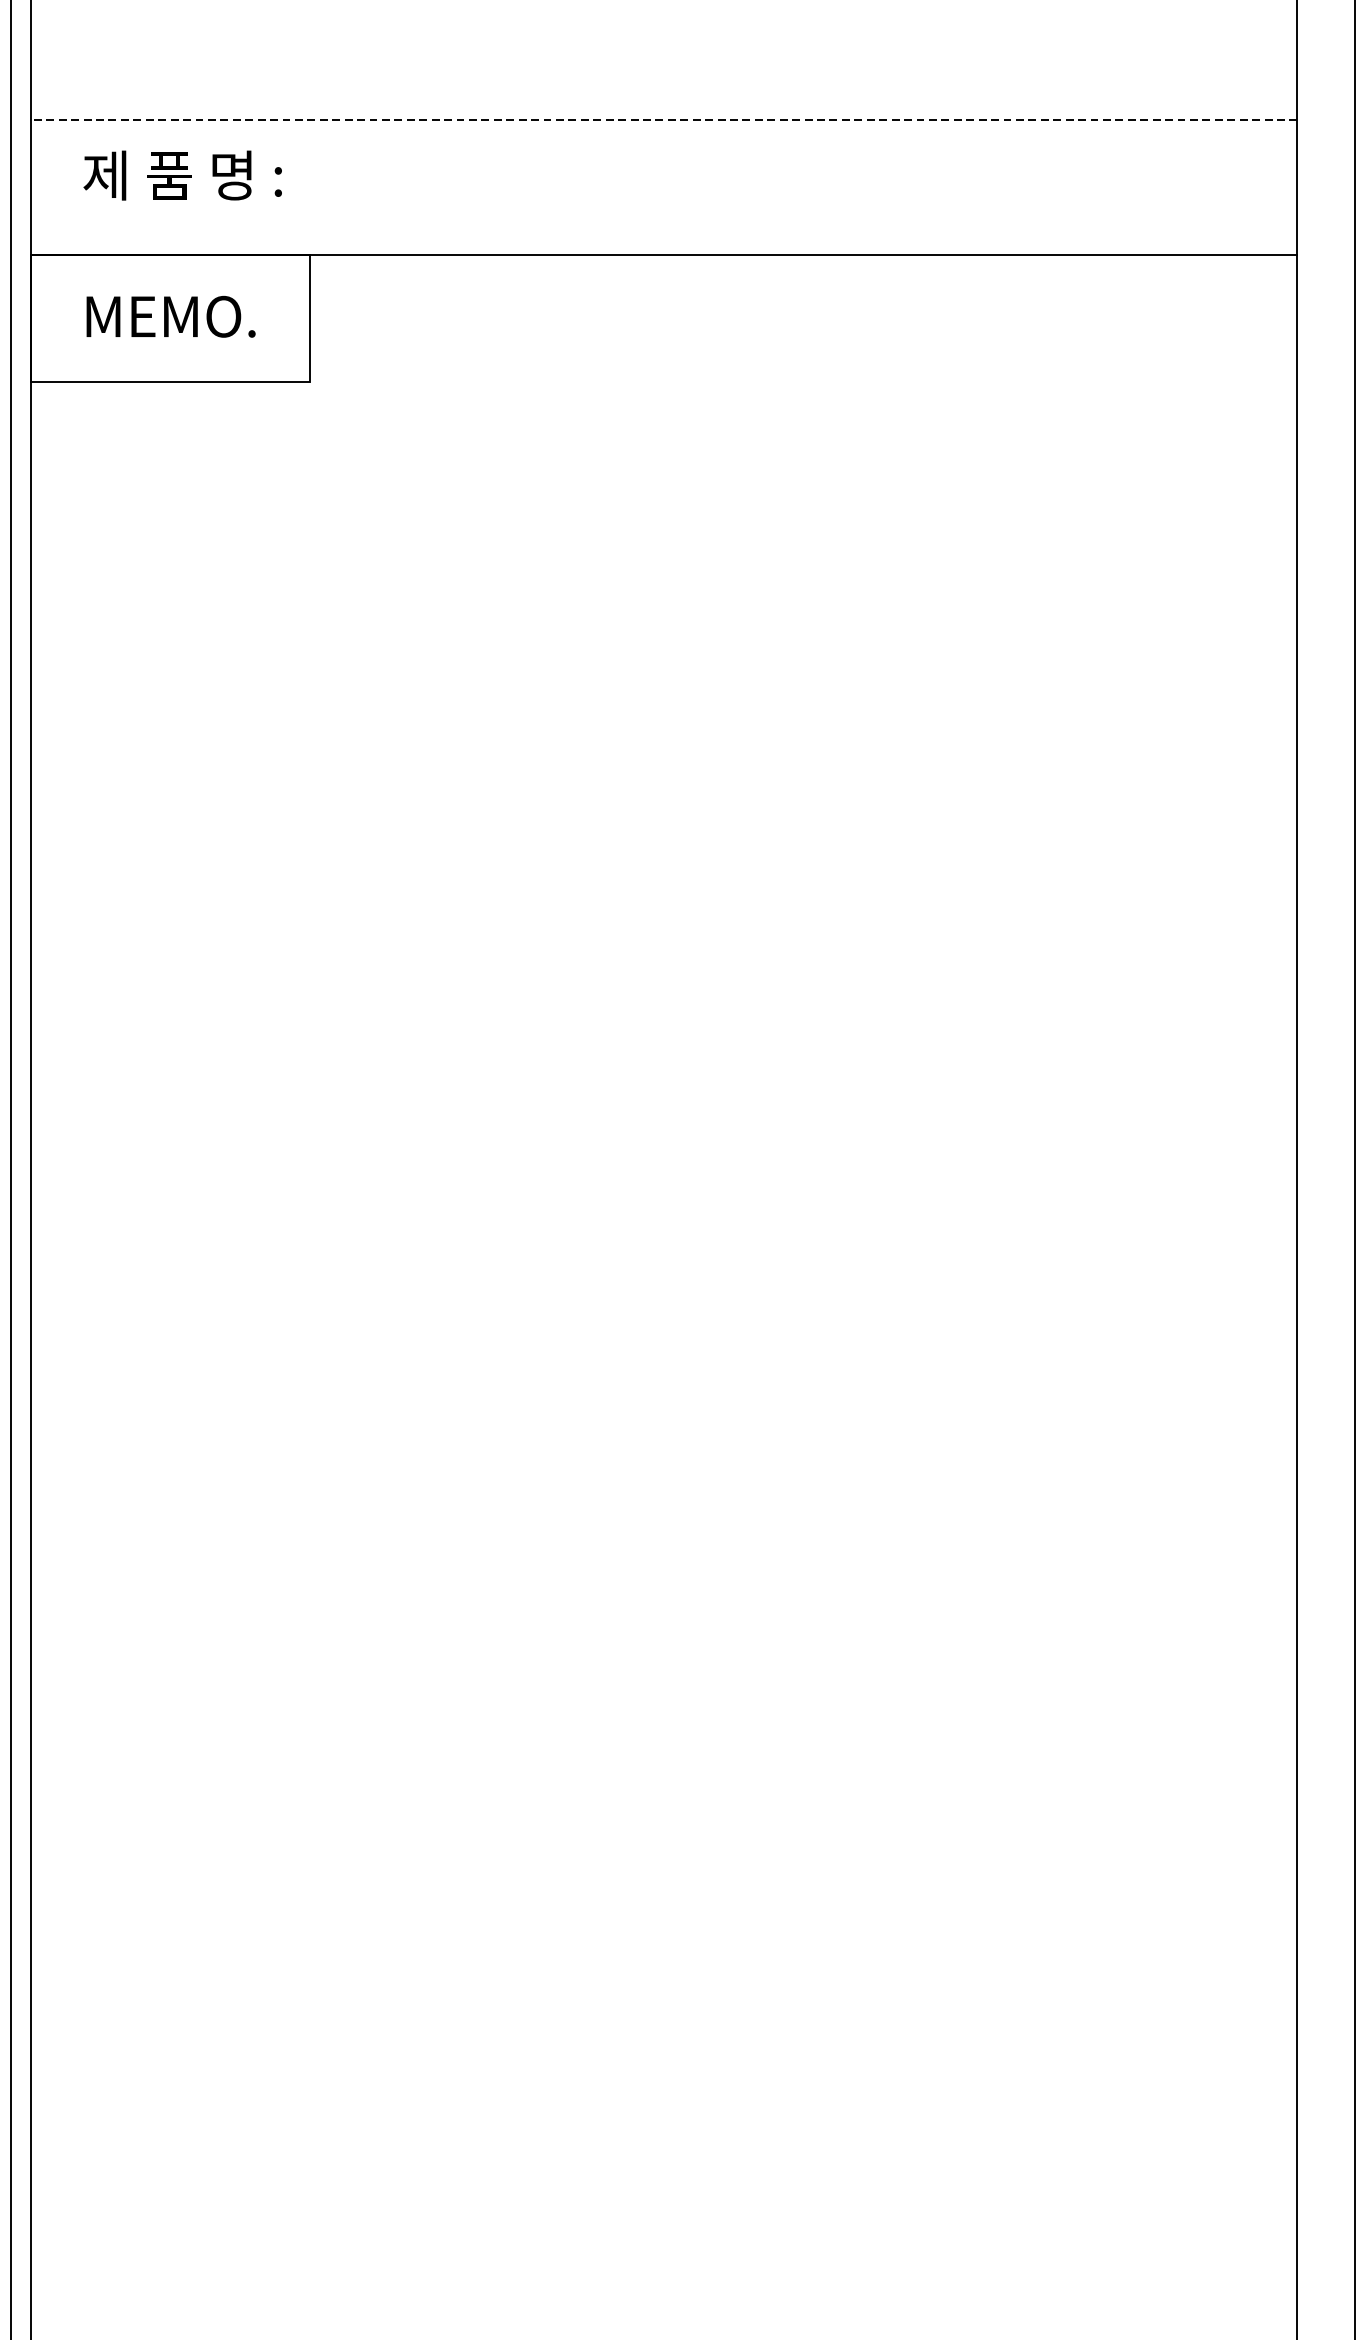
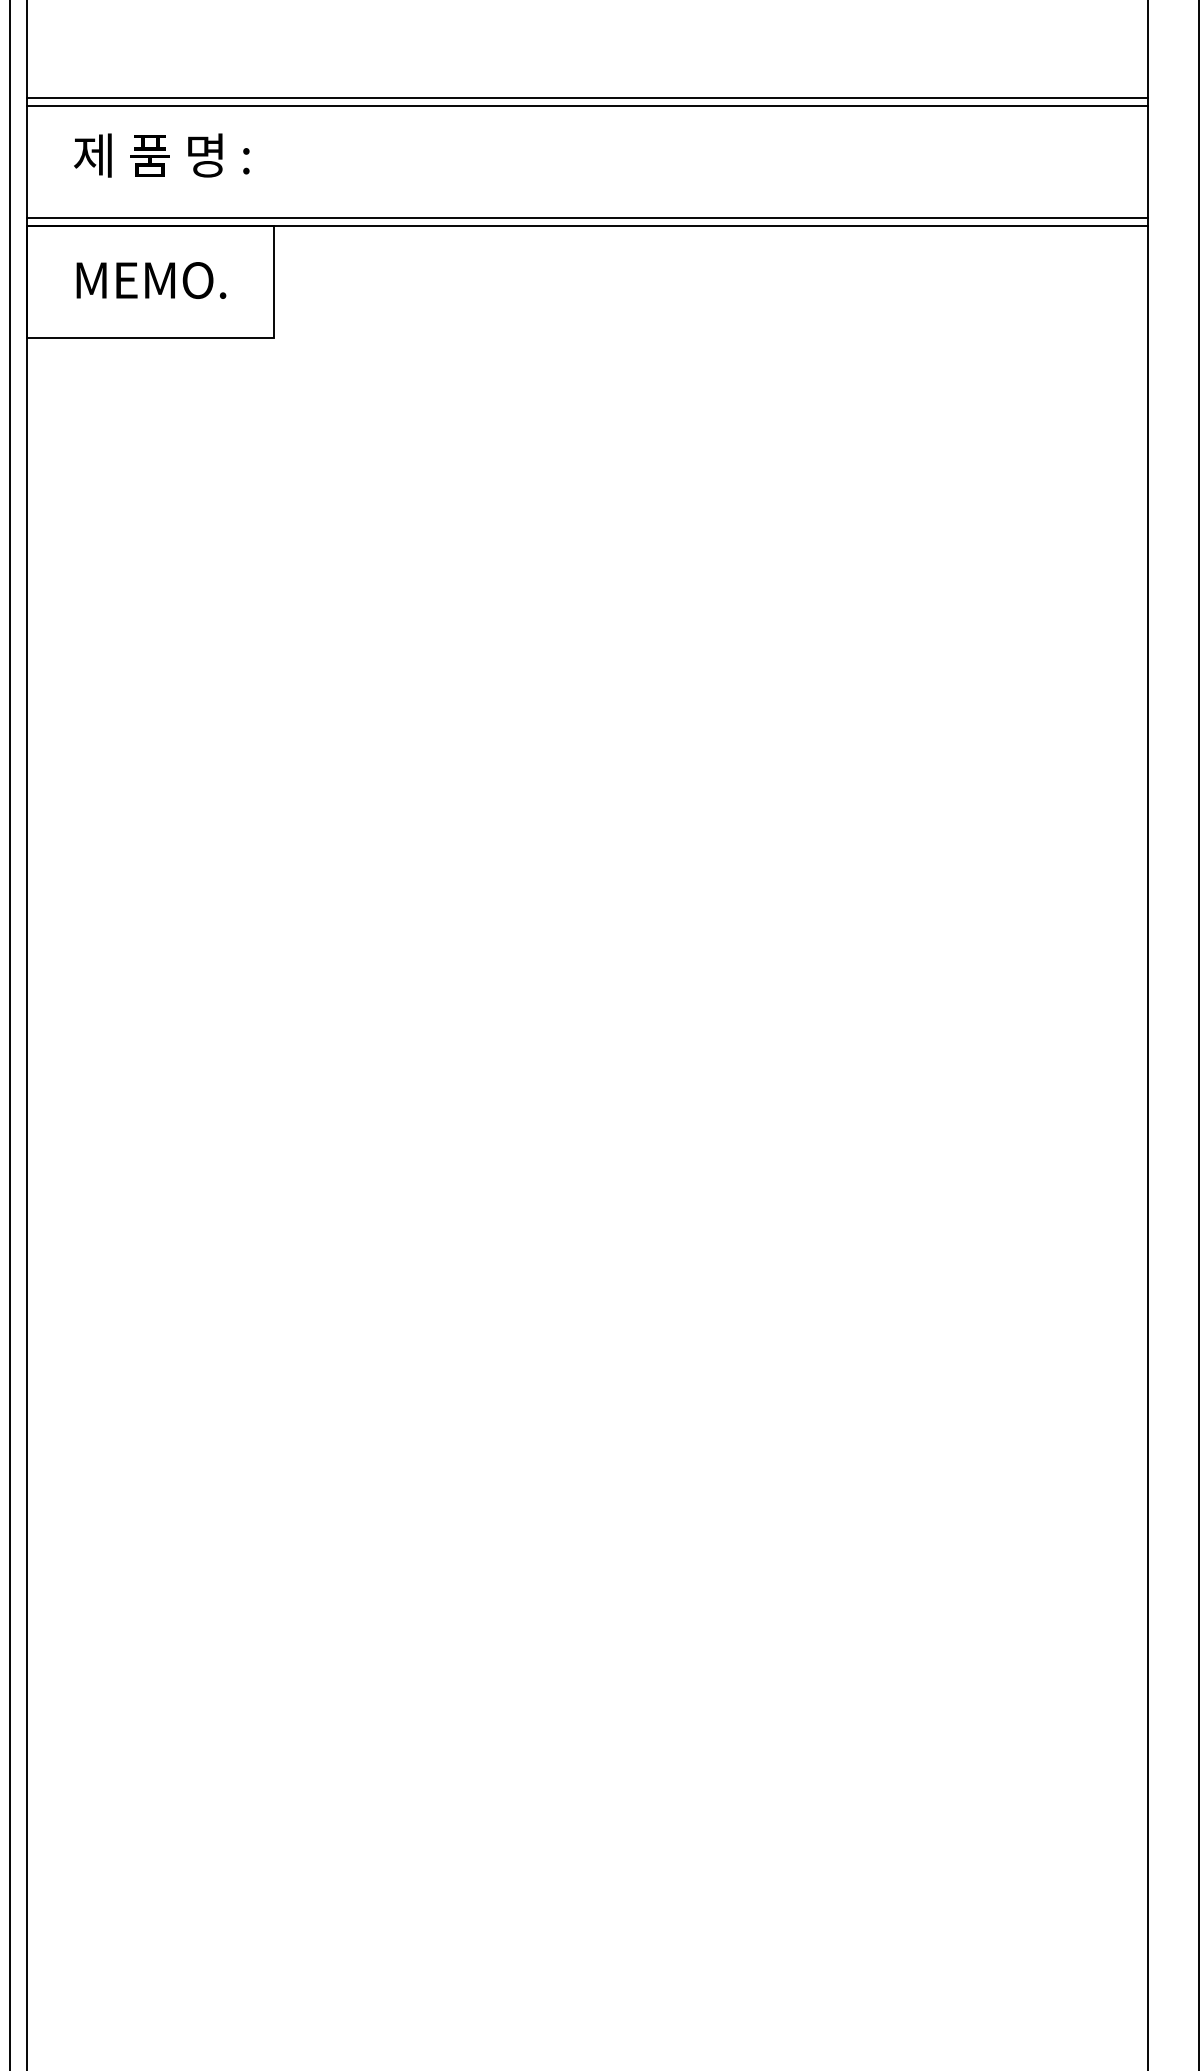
line: (663, 111) -> (587, 98), added
line: (663, 120) -> (587, 106), dashed -> solid
line: (663, 246) -> (587, 218), added

